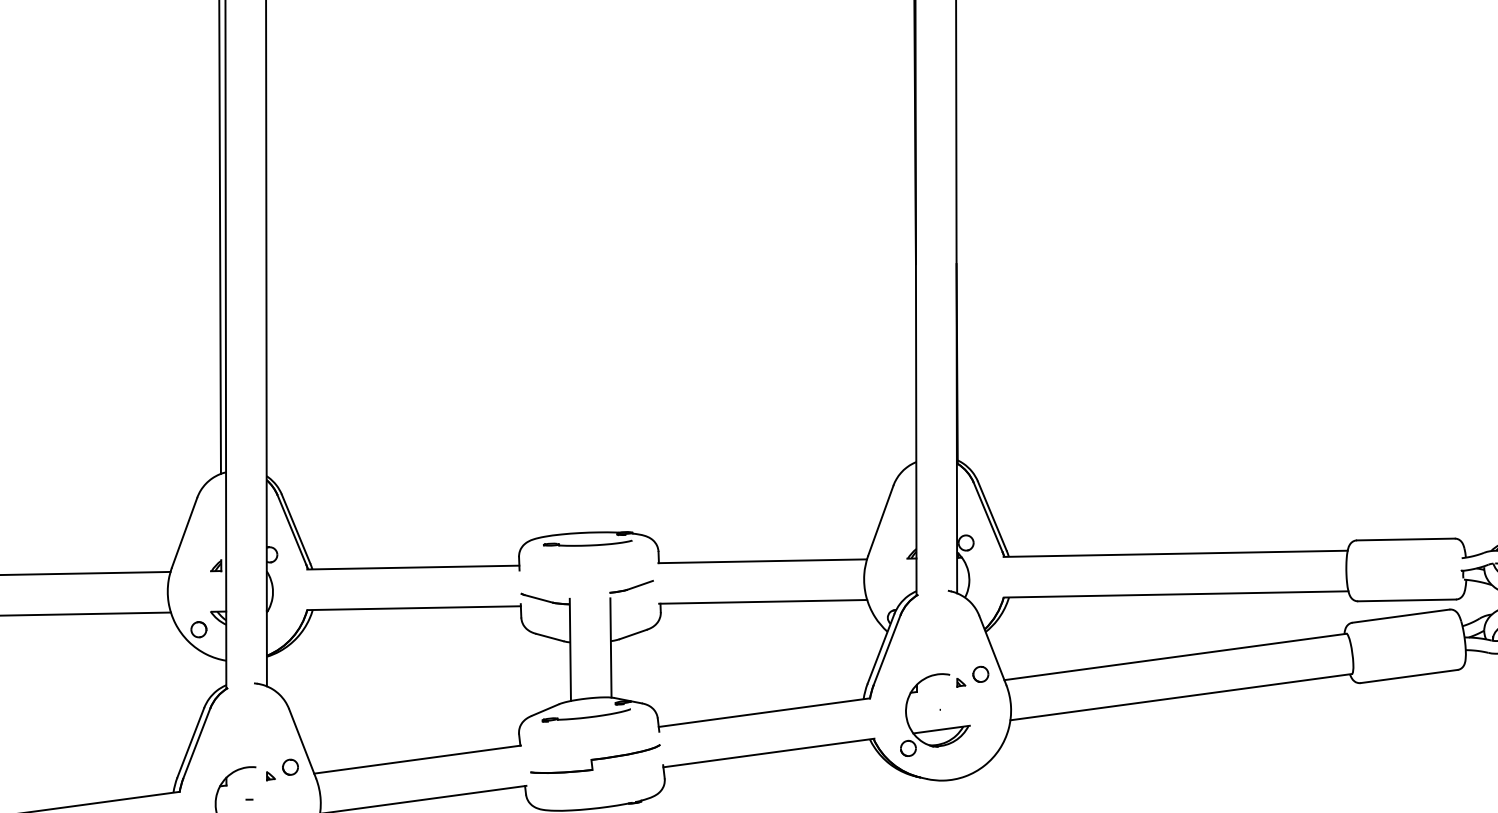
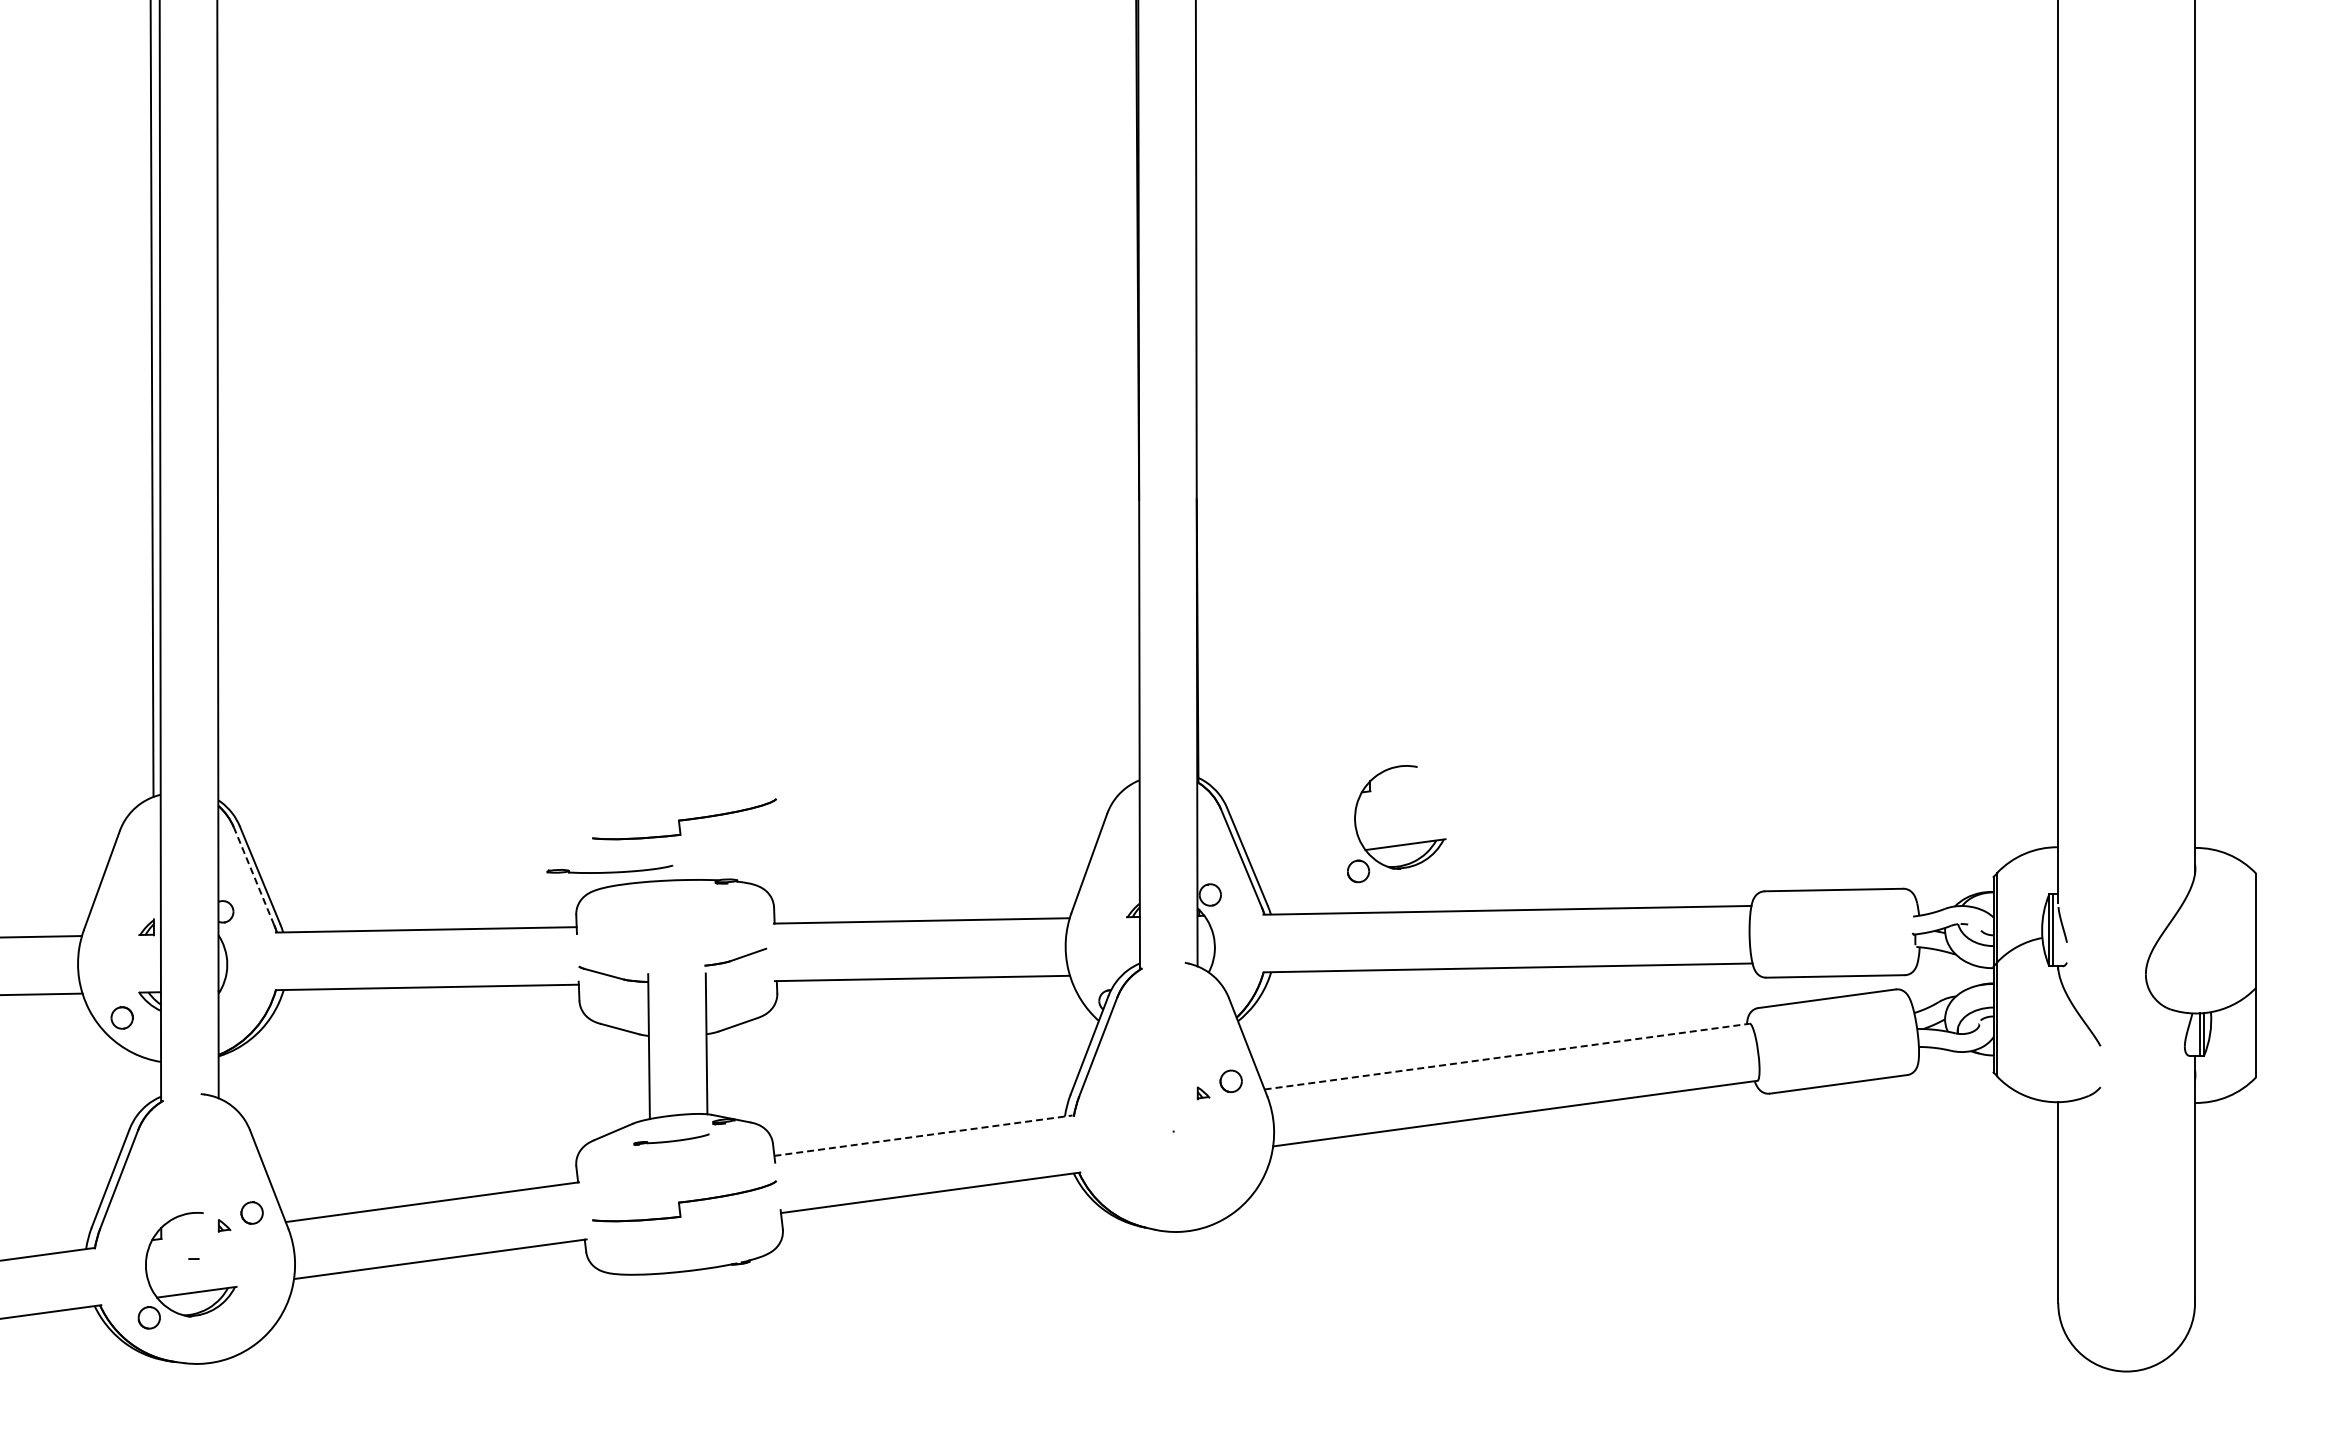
part: (595, 489) -> (684, 819), added
line: (292, 529) -> (254, 876), solid -> dashed
part: (587, 542) -> (609, 868), moved
line: (1175, 656) -> (1507, 1056), solid -> dashed
line: (763, 712) -> (923, 1135), solid -> dashed
part: (586, 715) -> (671, 1139), size x0.6
part: (935, 729) -> (1397, 844), moved

